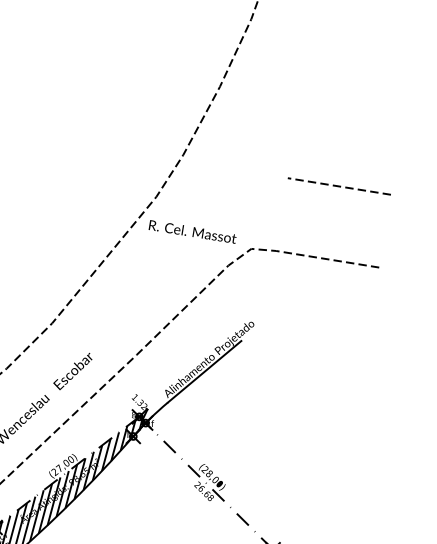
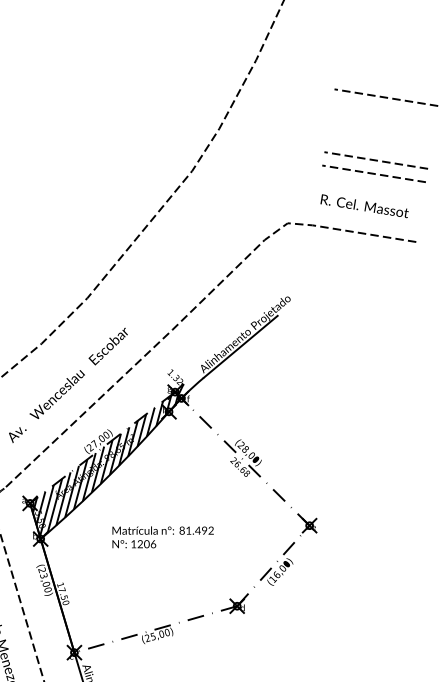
line: (349, 123) -> (386, 97), added
line: (336, 199) -> (373, 173), added
text: (192, 232) -> (364, 206), moved

